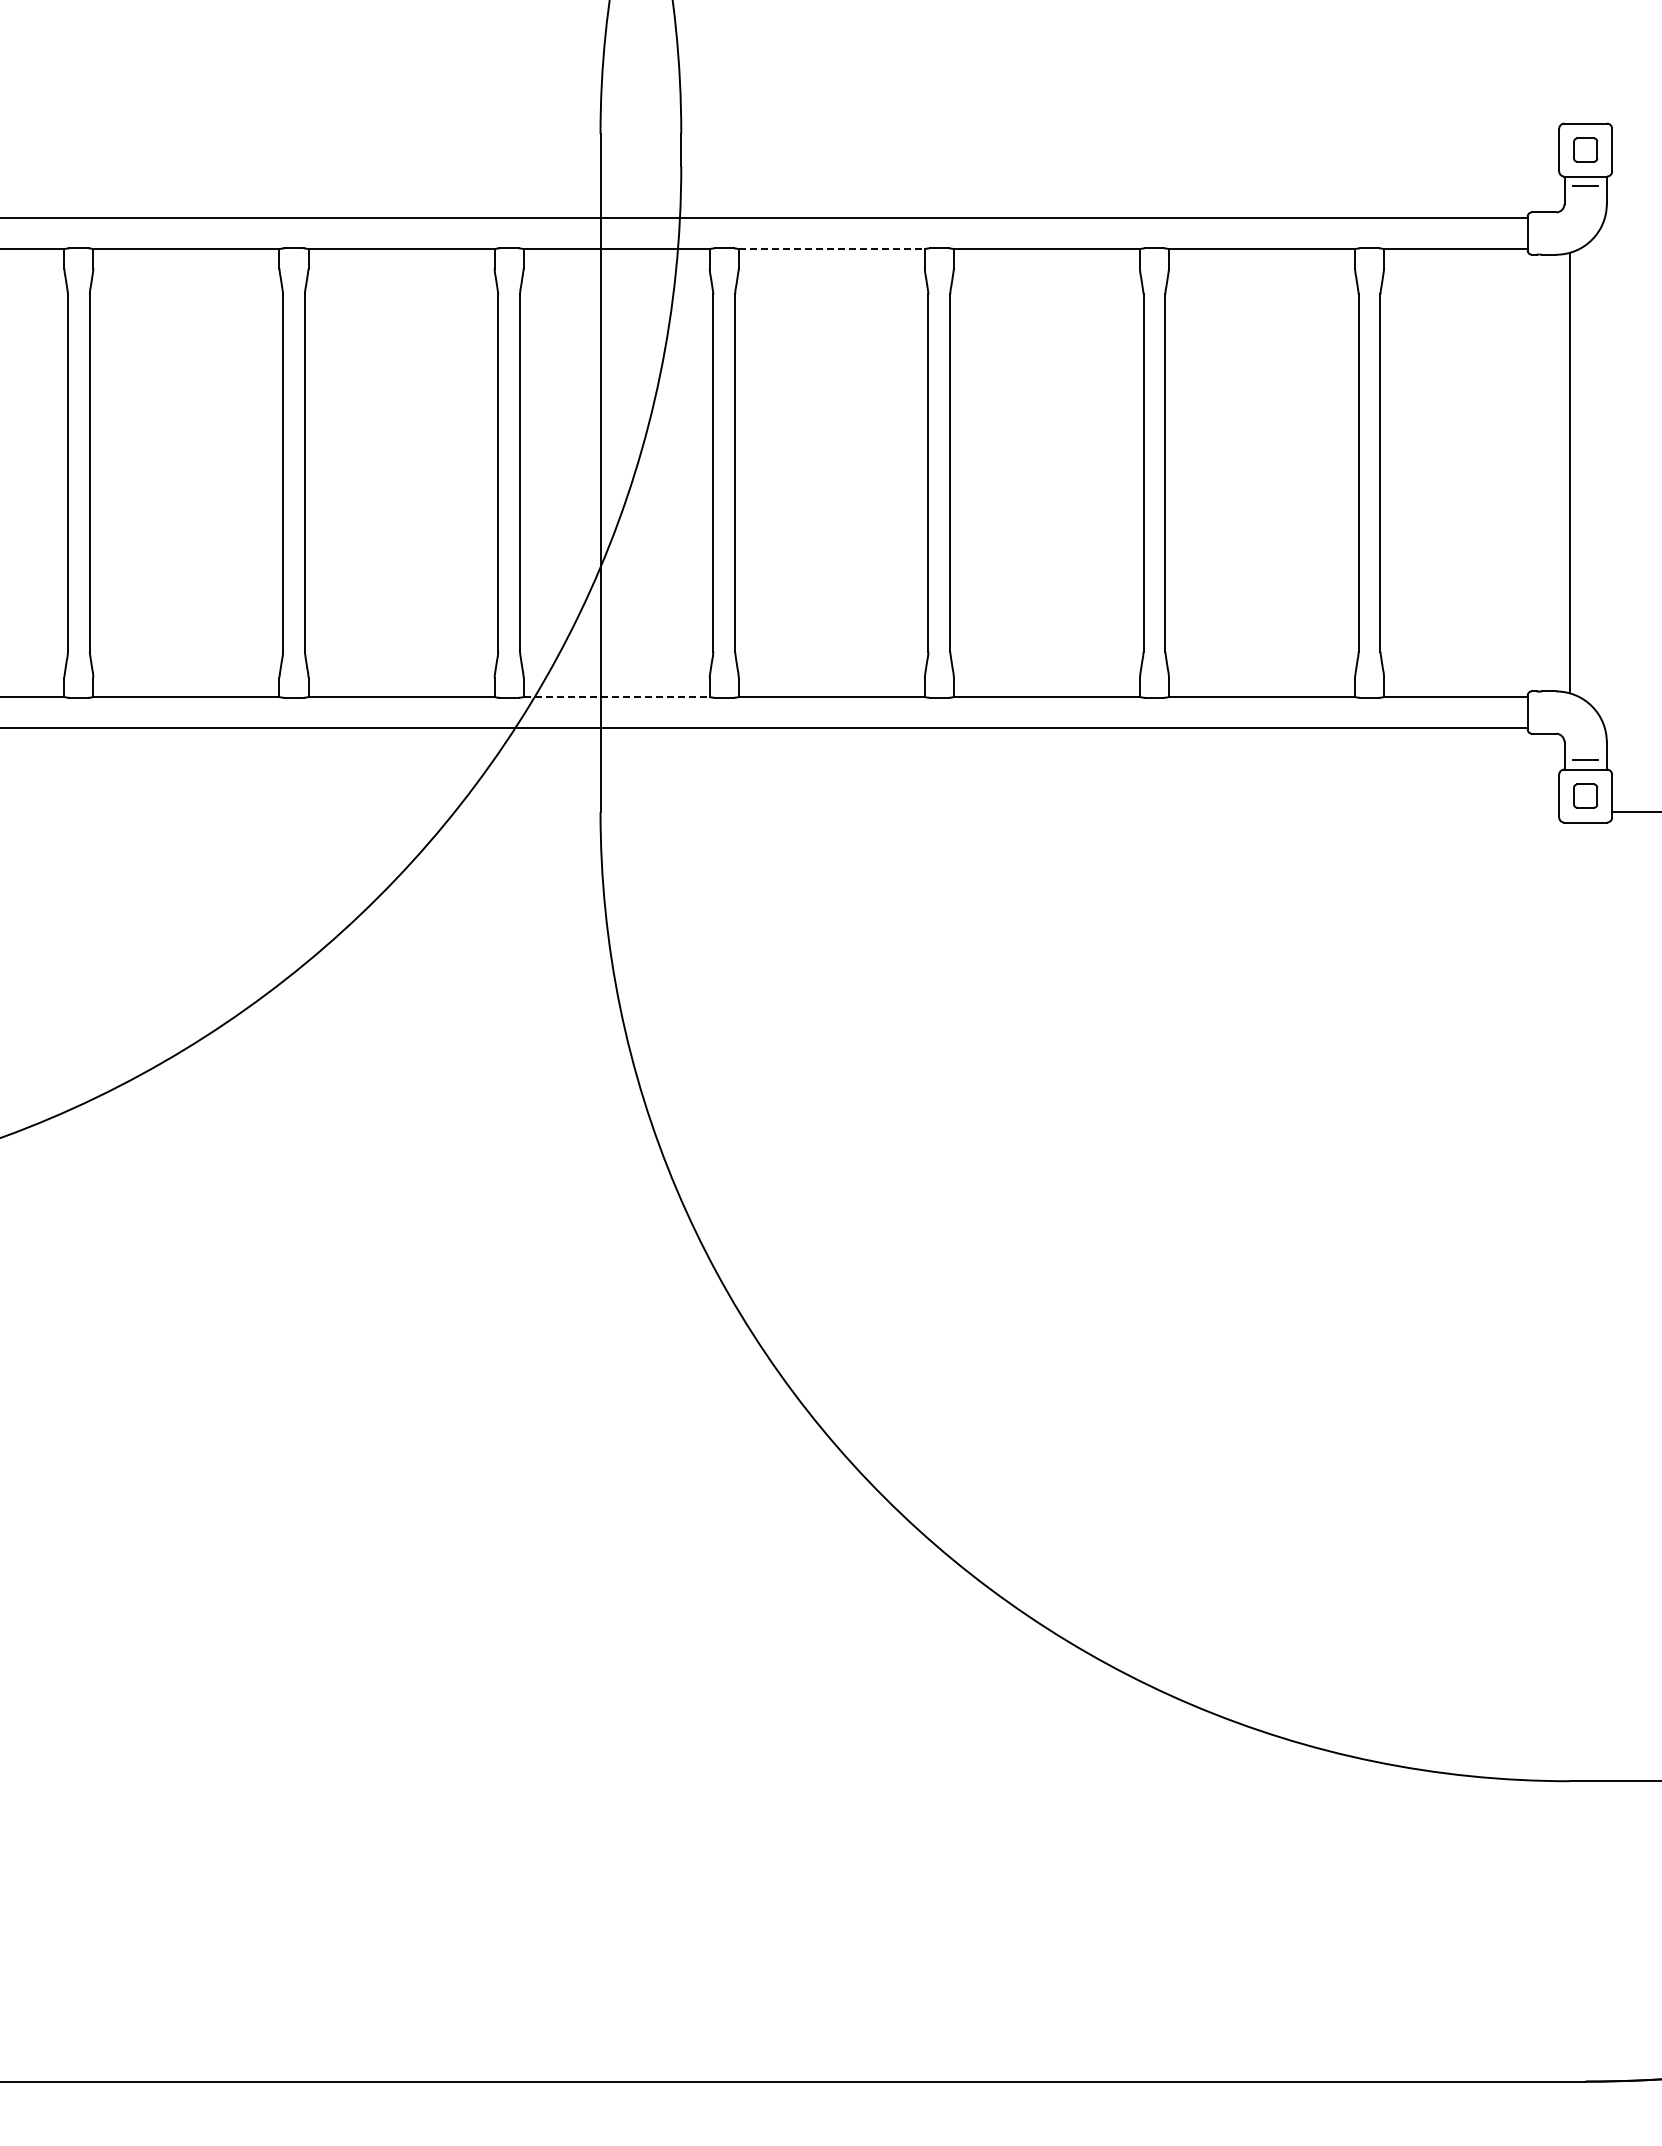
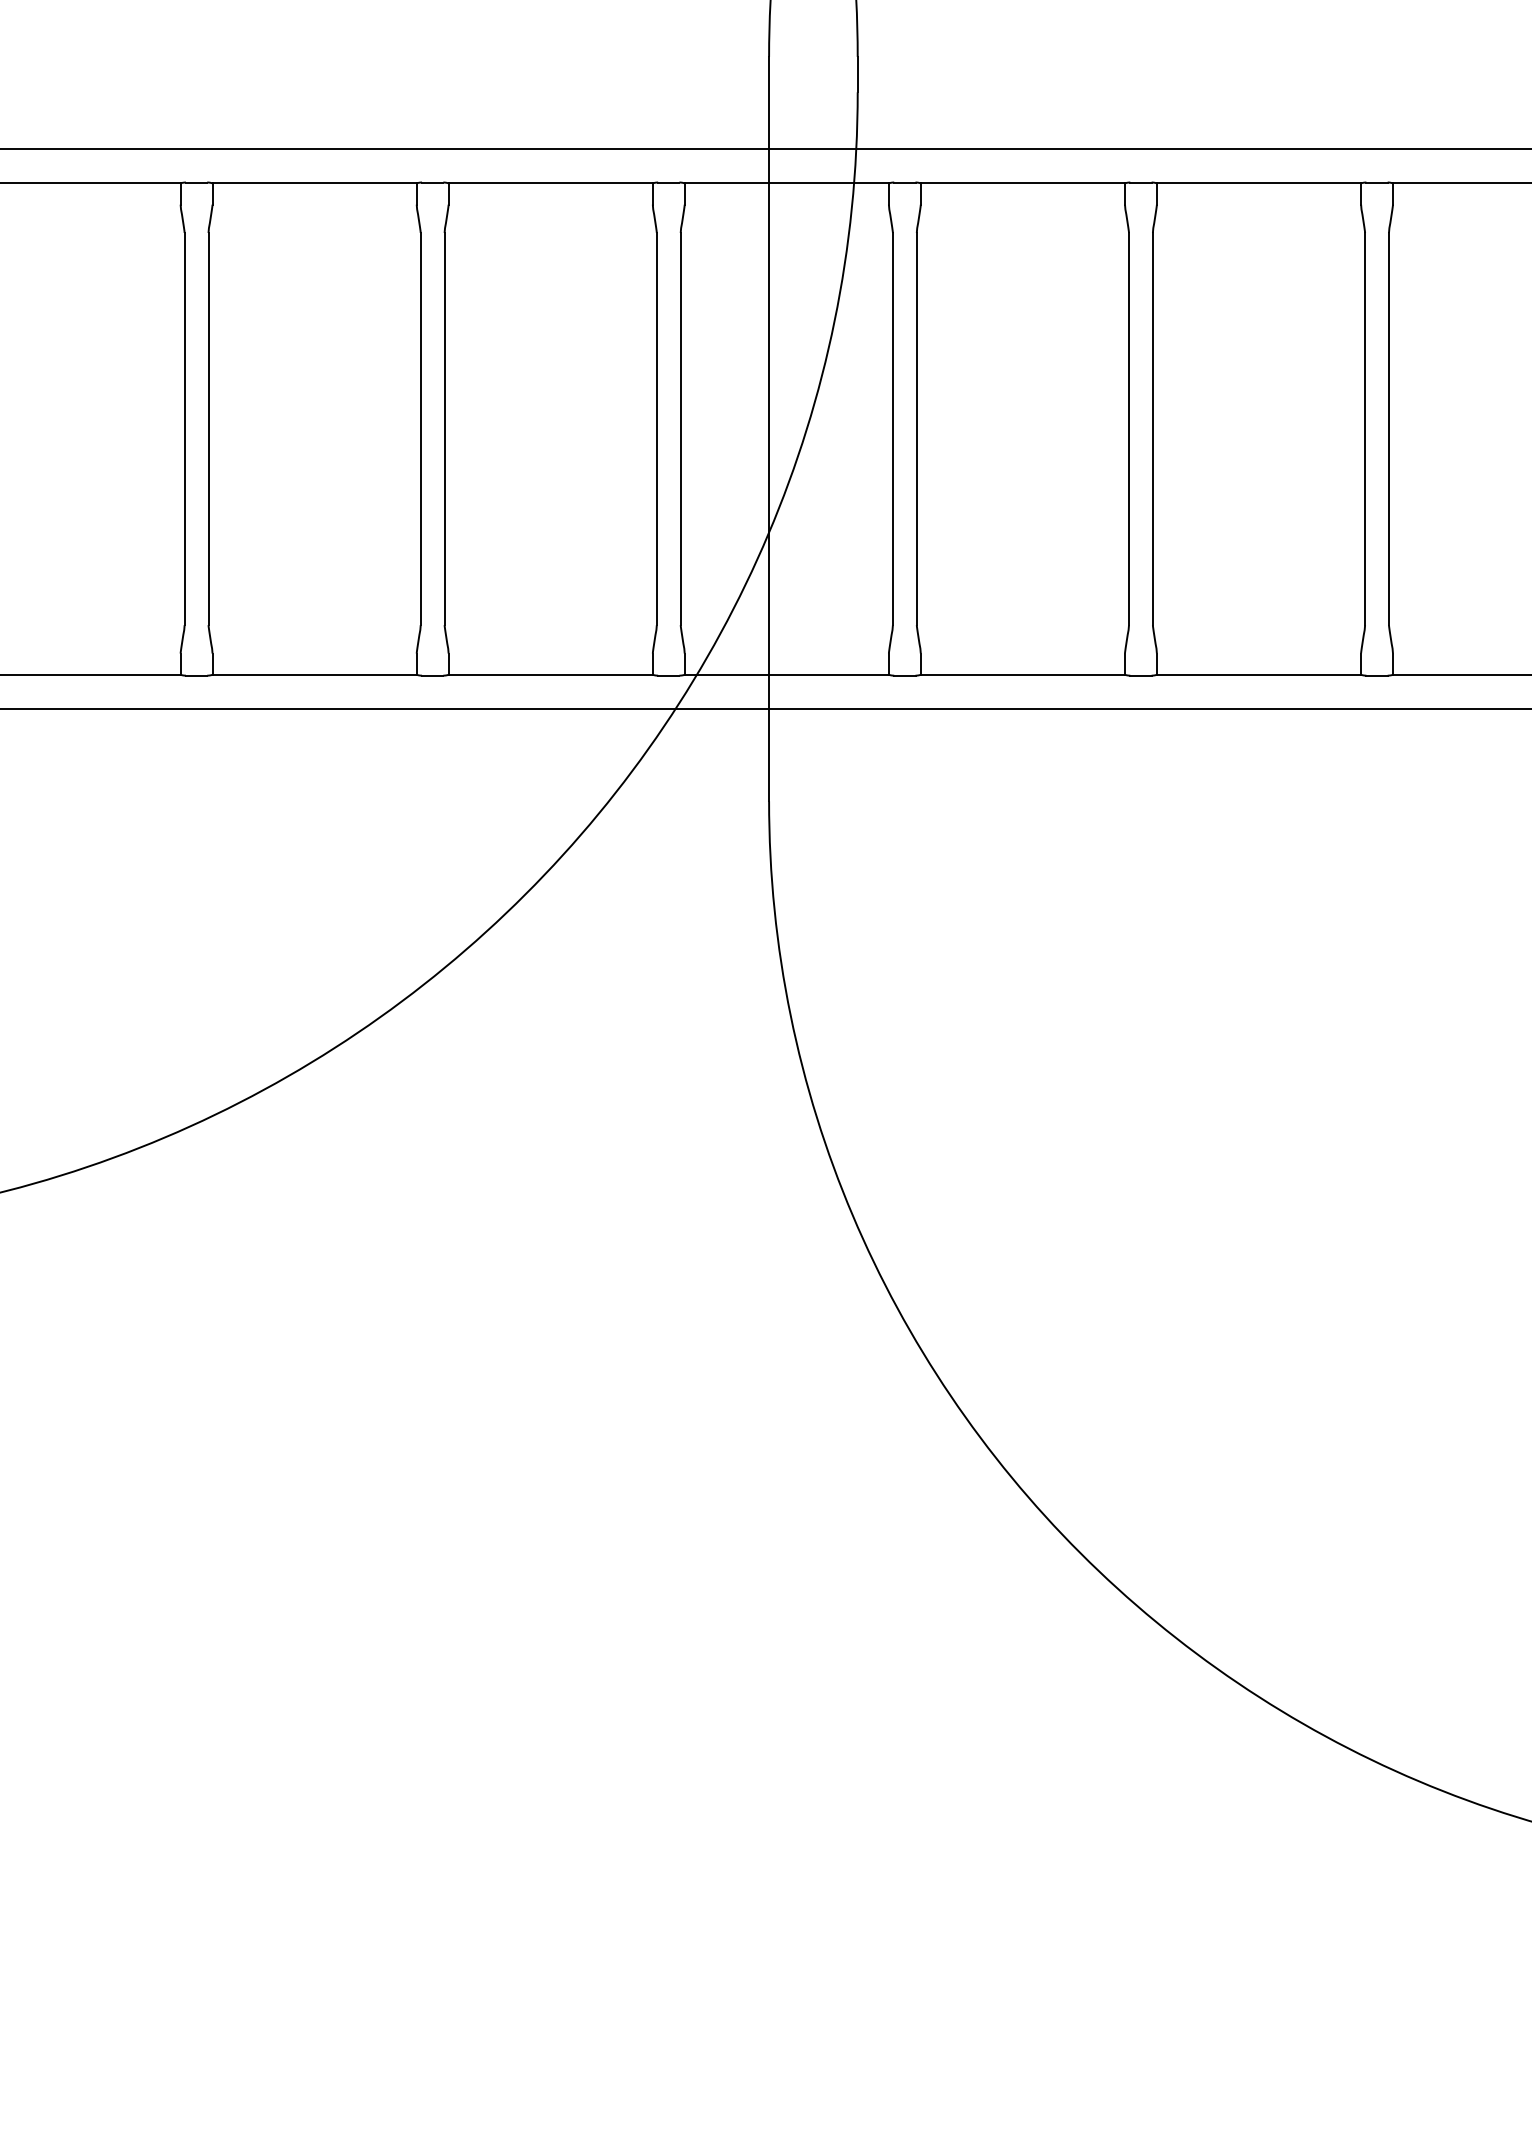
line: (832, 249) -> (1023, 183), dashed -> solid
line: (617, 697) -> (787, 675), dashed -> solid

